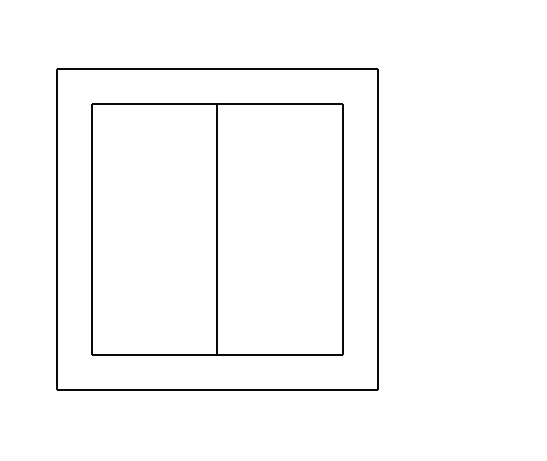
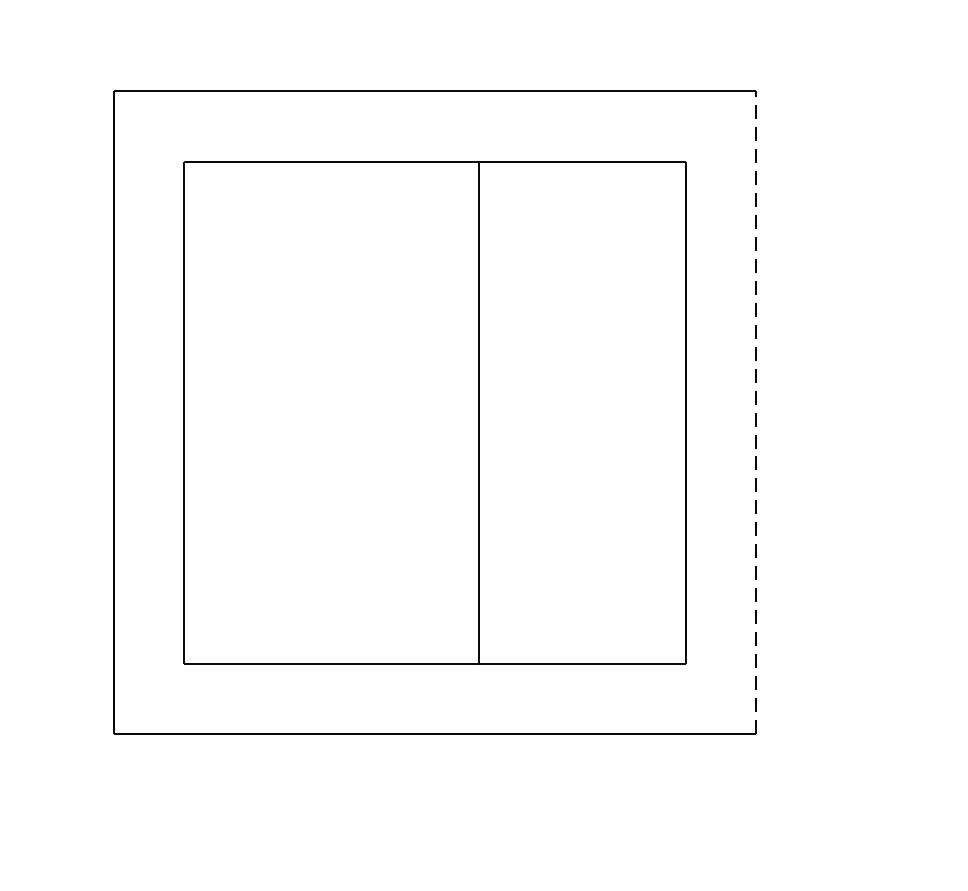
line: (217, 229) -> (478, 412), moved
line: (378, 229) -> (756, 412), solid -> dashed

